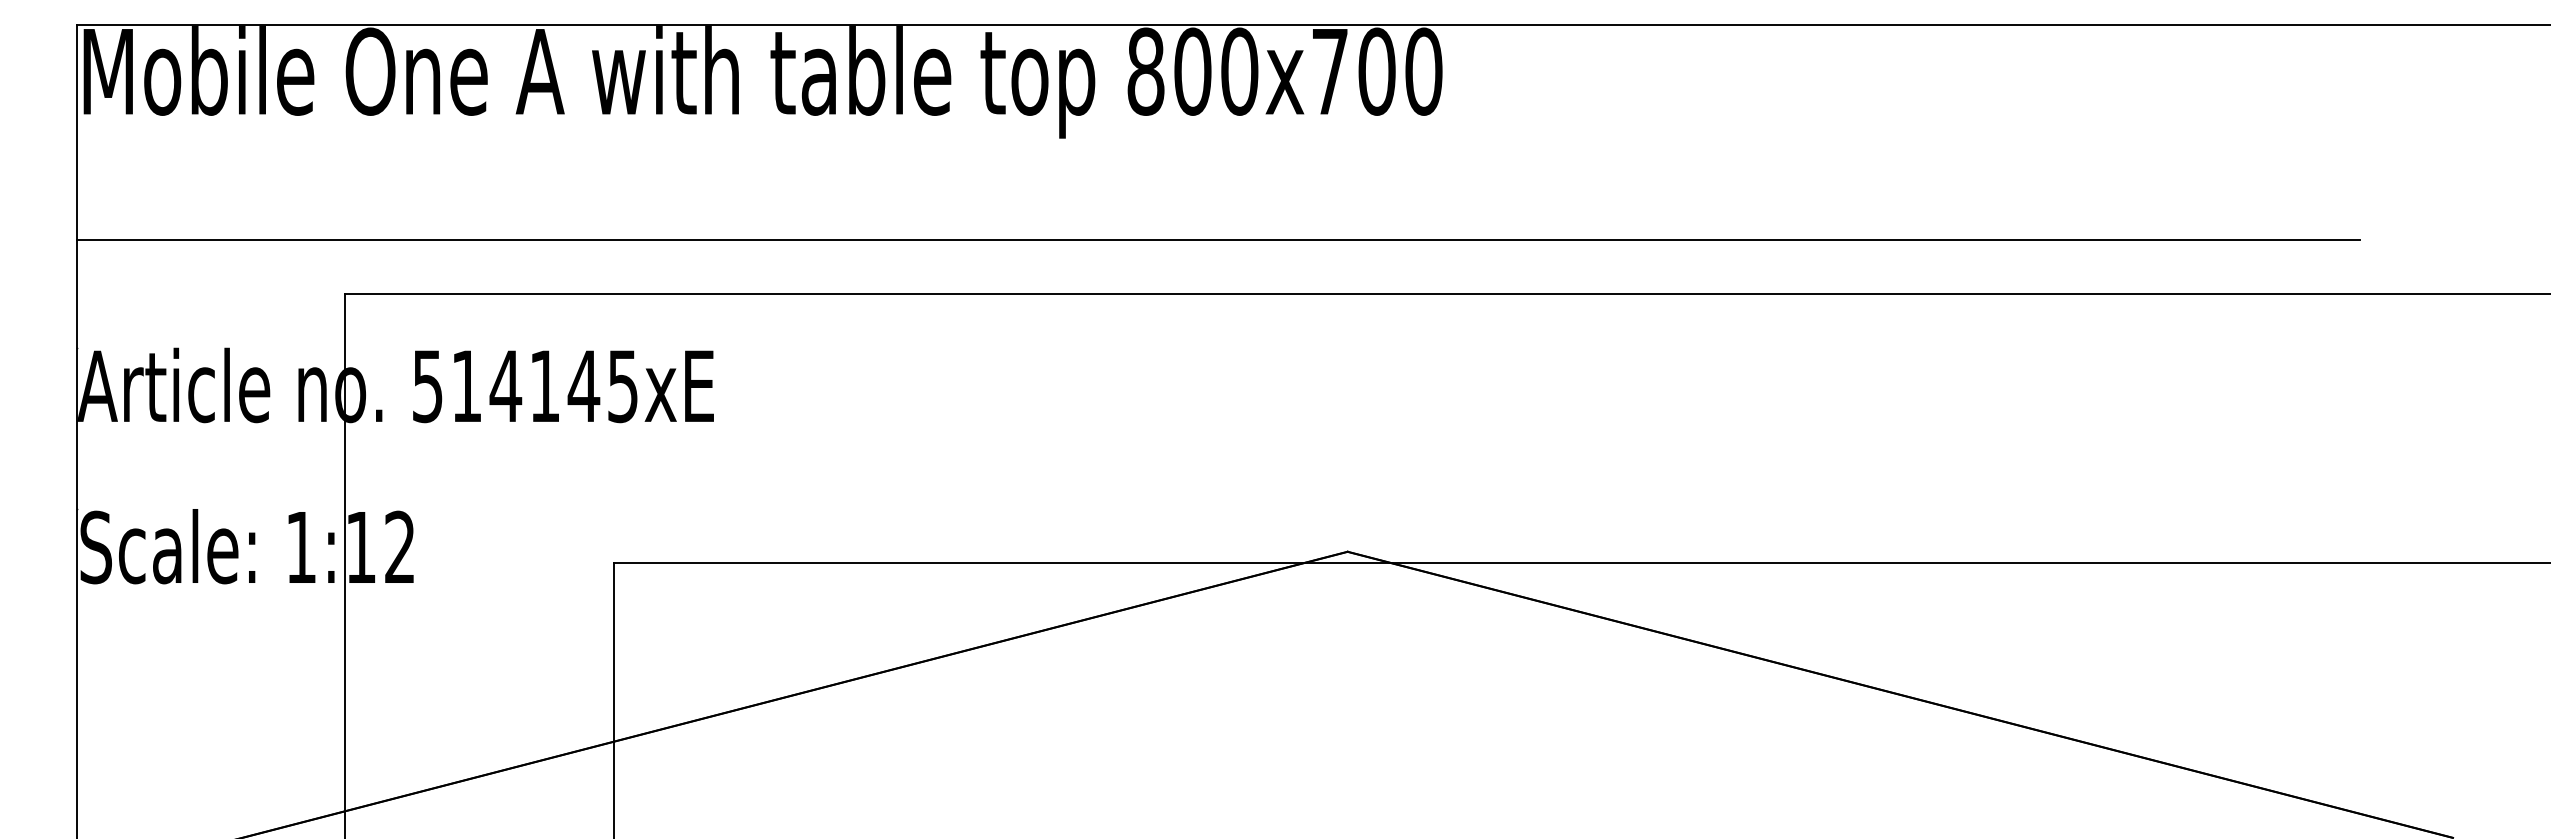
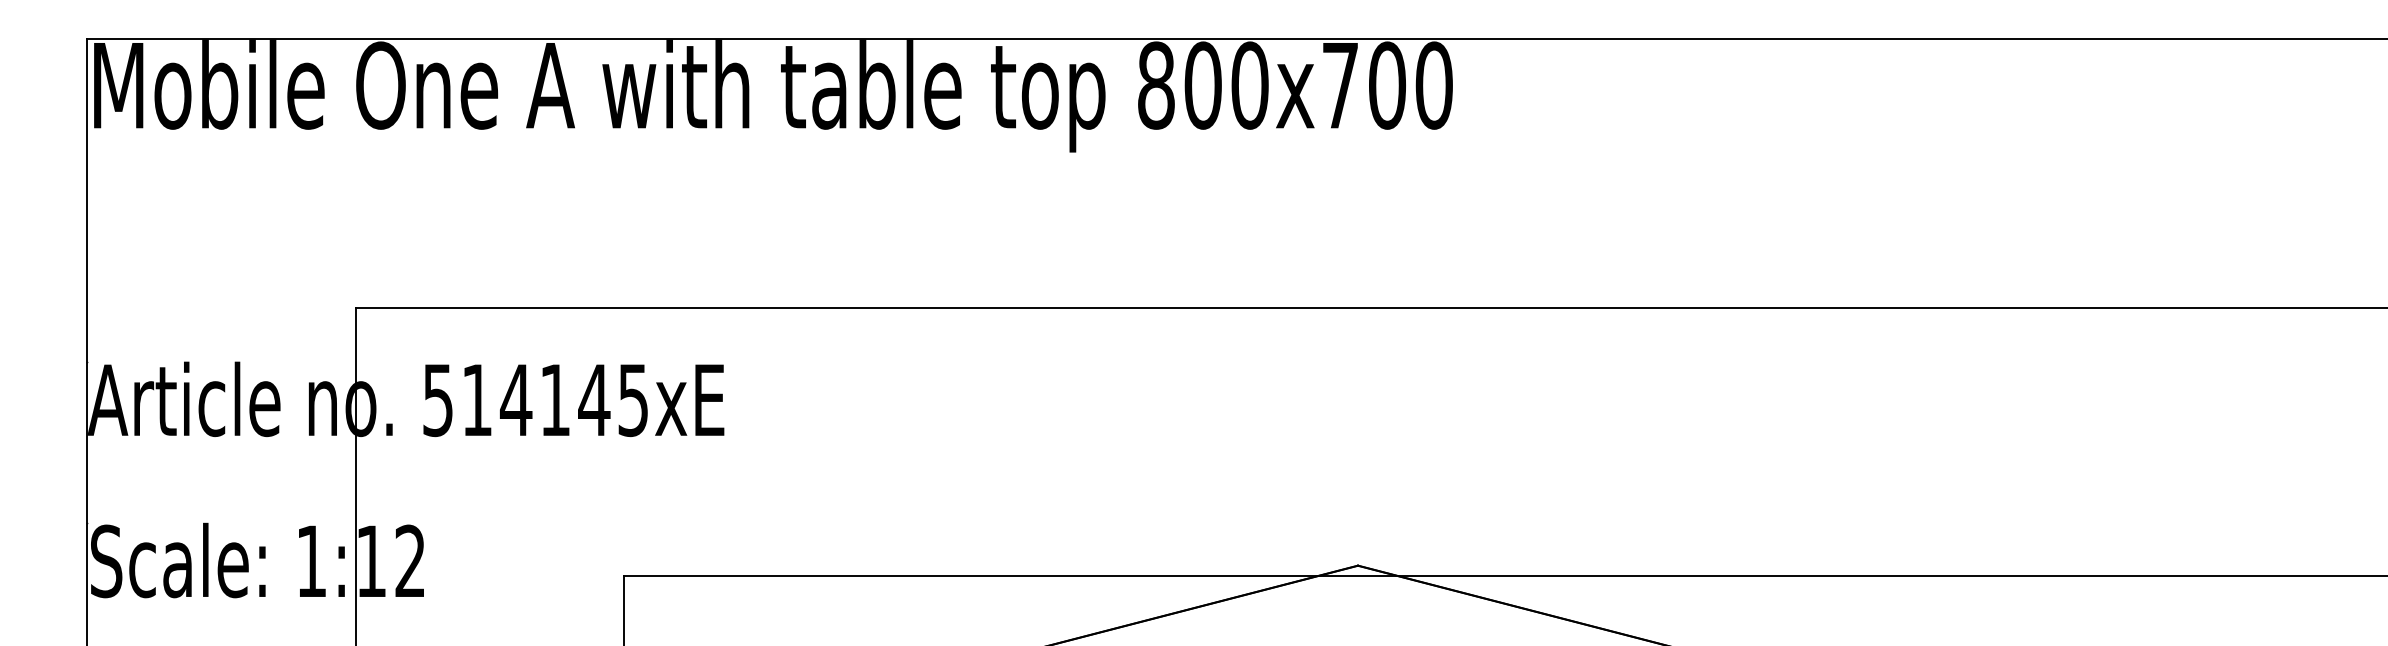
line: (1217, 240) -> (1227, 254), removed

